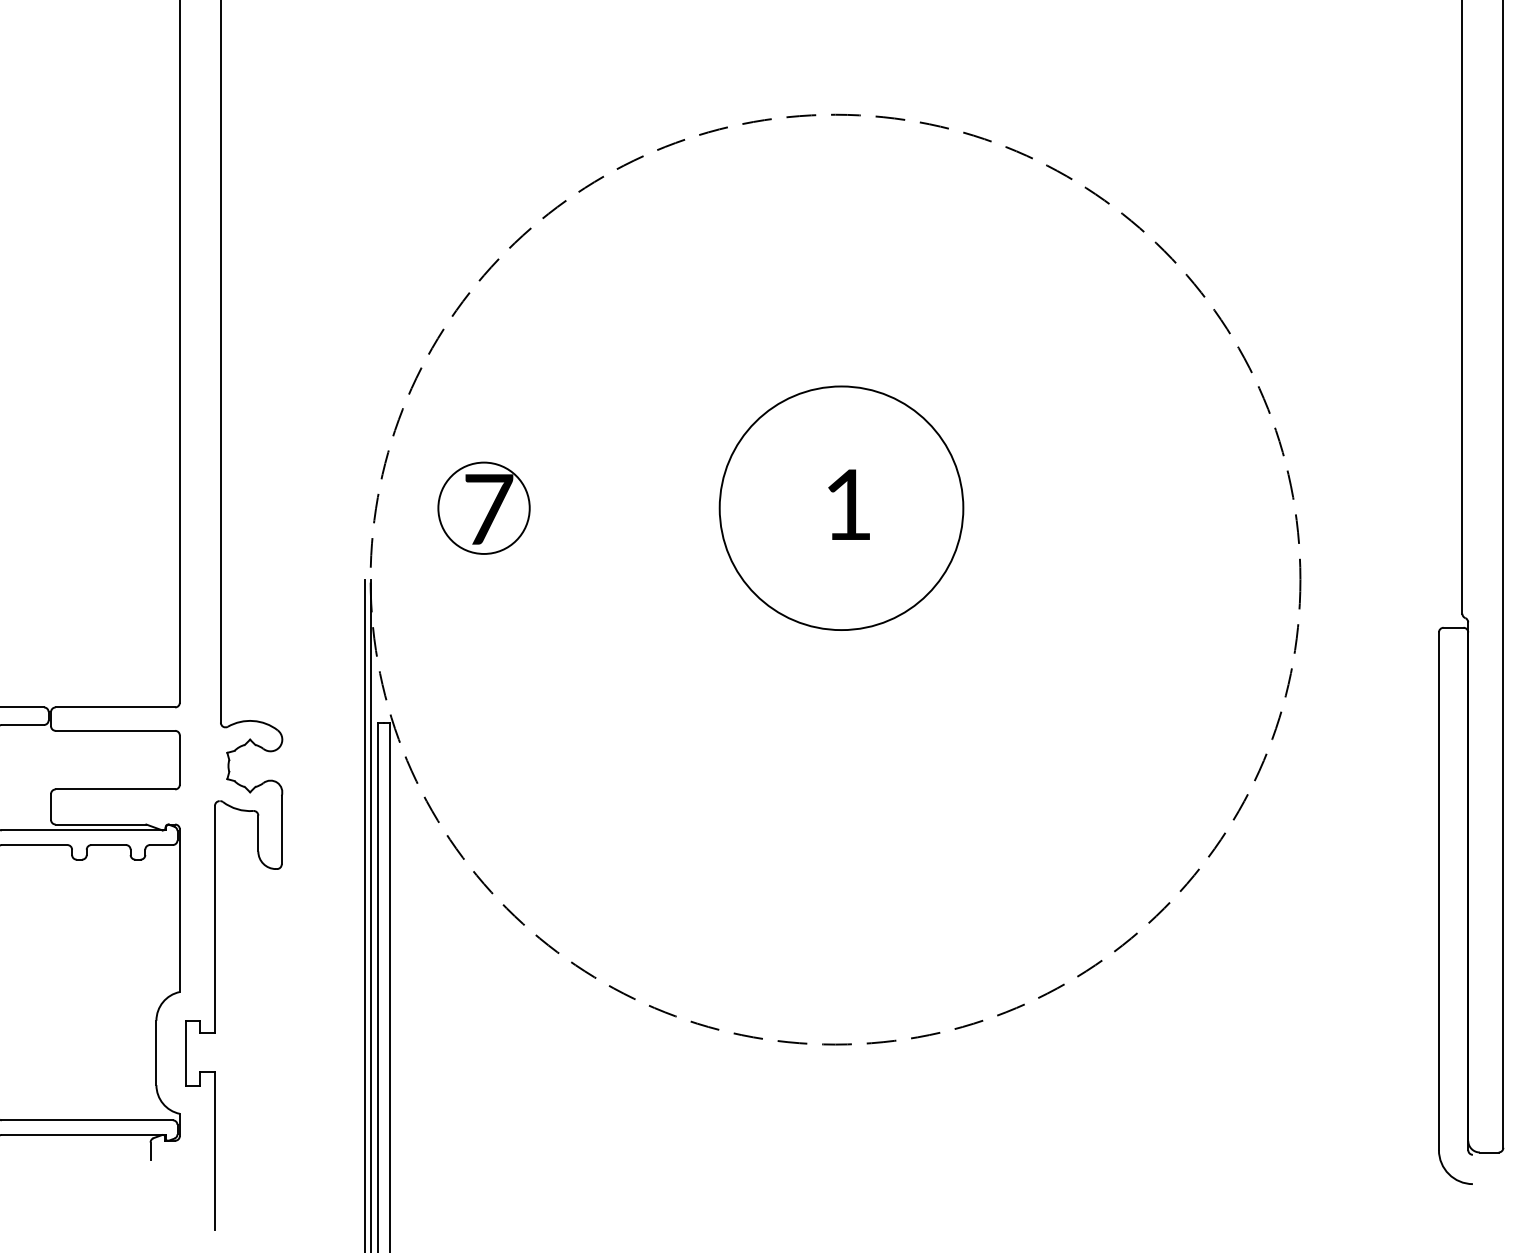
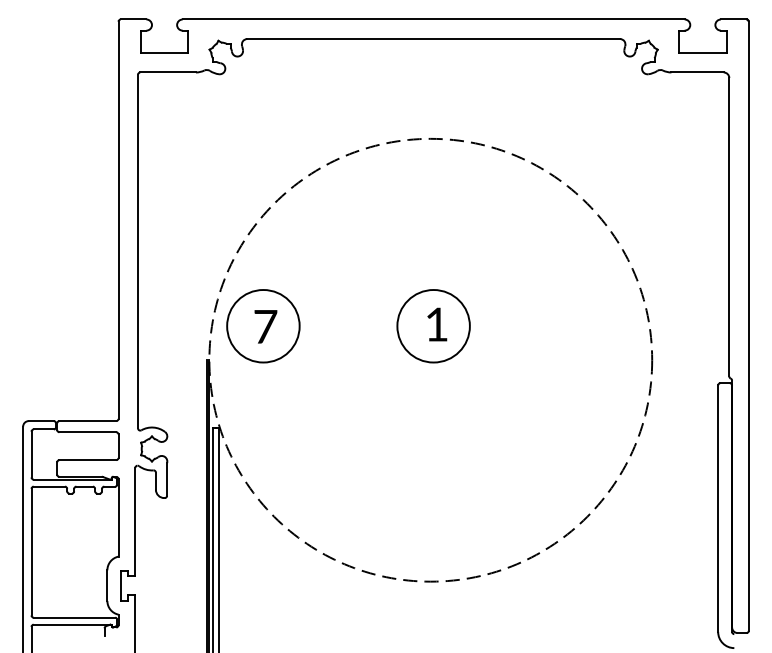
circle: (484, 508) -> (263, 326), size x1.67
circle: (841, 508) -> (433, 326), size x0.62

